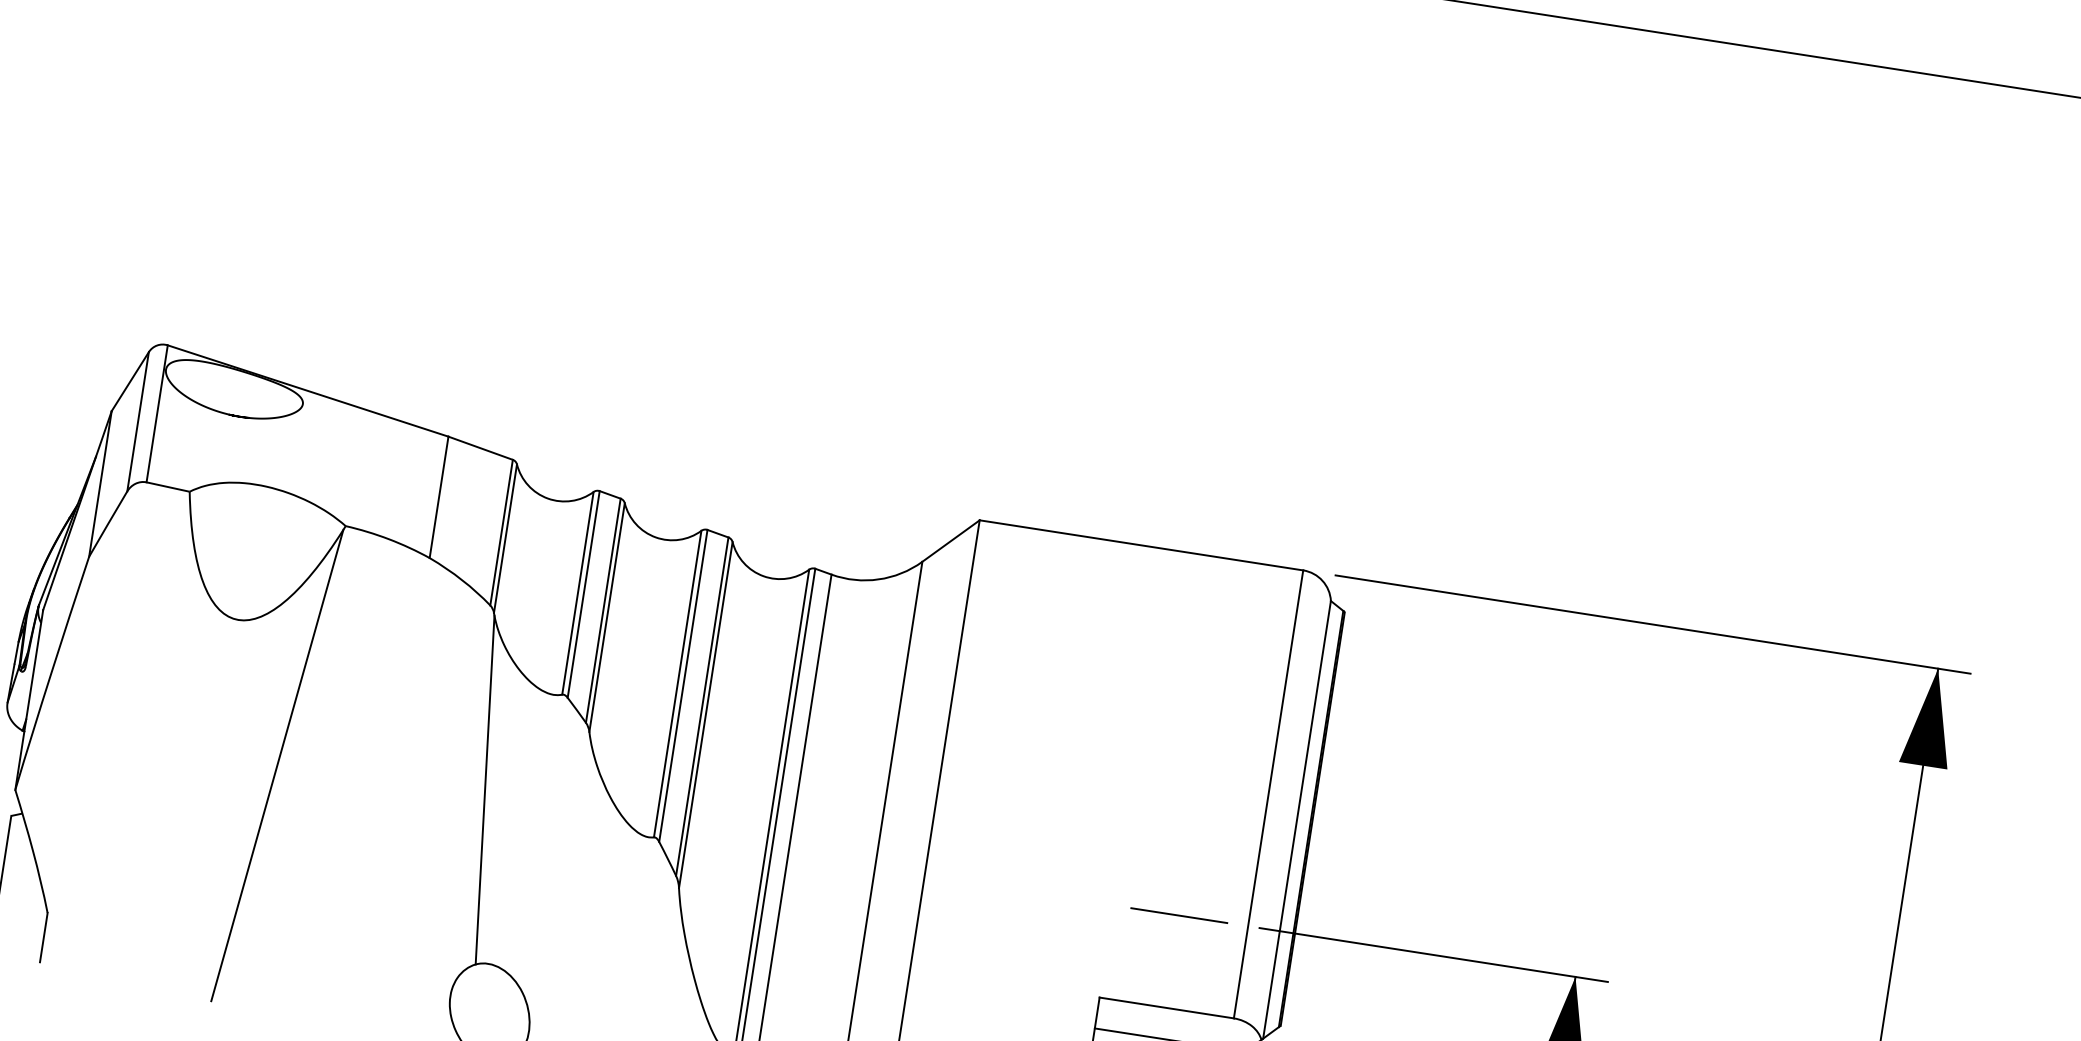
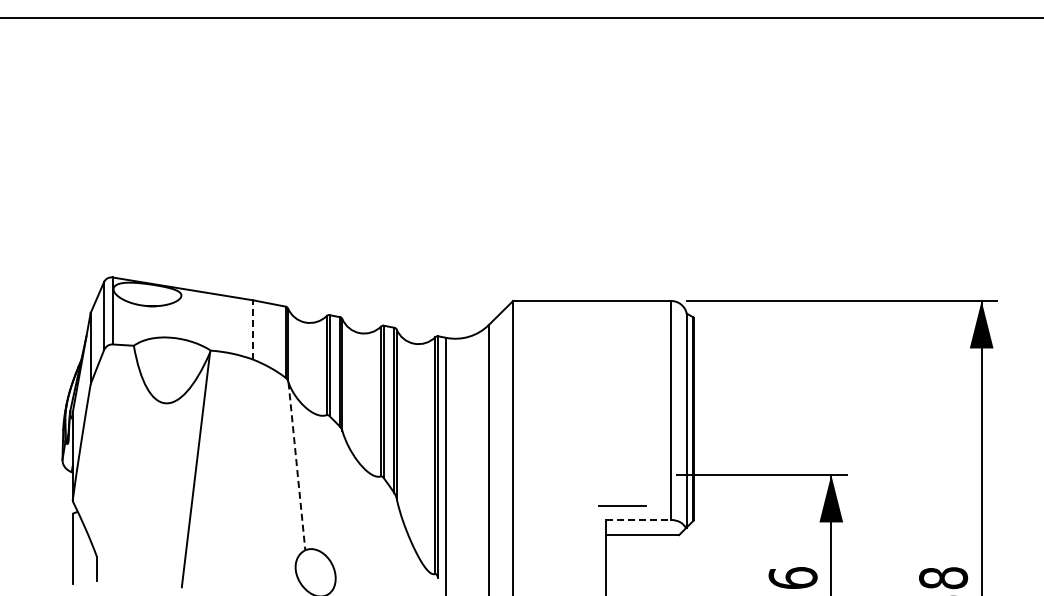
line: (439, 498) -> (253, 330), solid -> dashed
line: (484, 790) -> (296, 466), solid -> dashed
line: (1179, 914) -> (622, 505), moved
line: (1166, 1009) -> (638, 520), solid -> dashed

